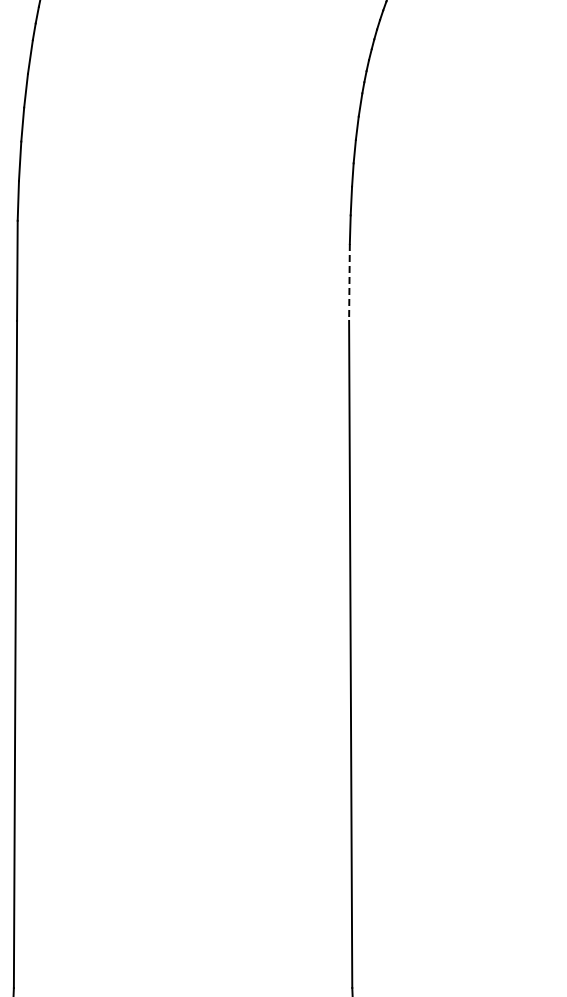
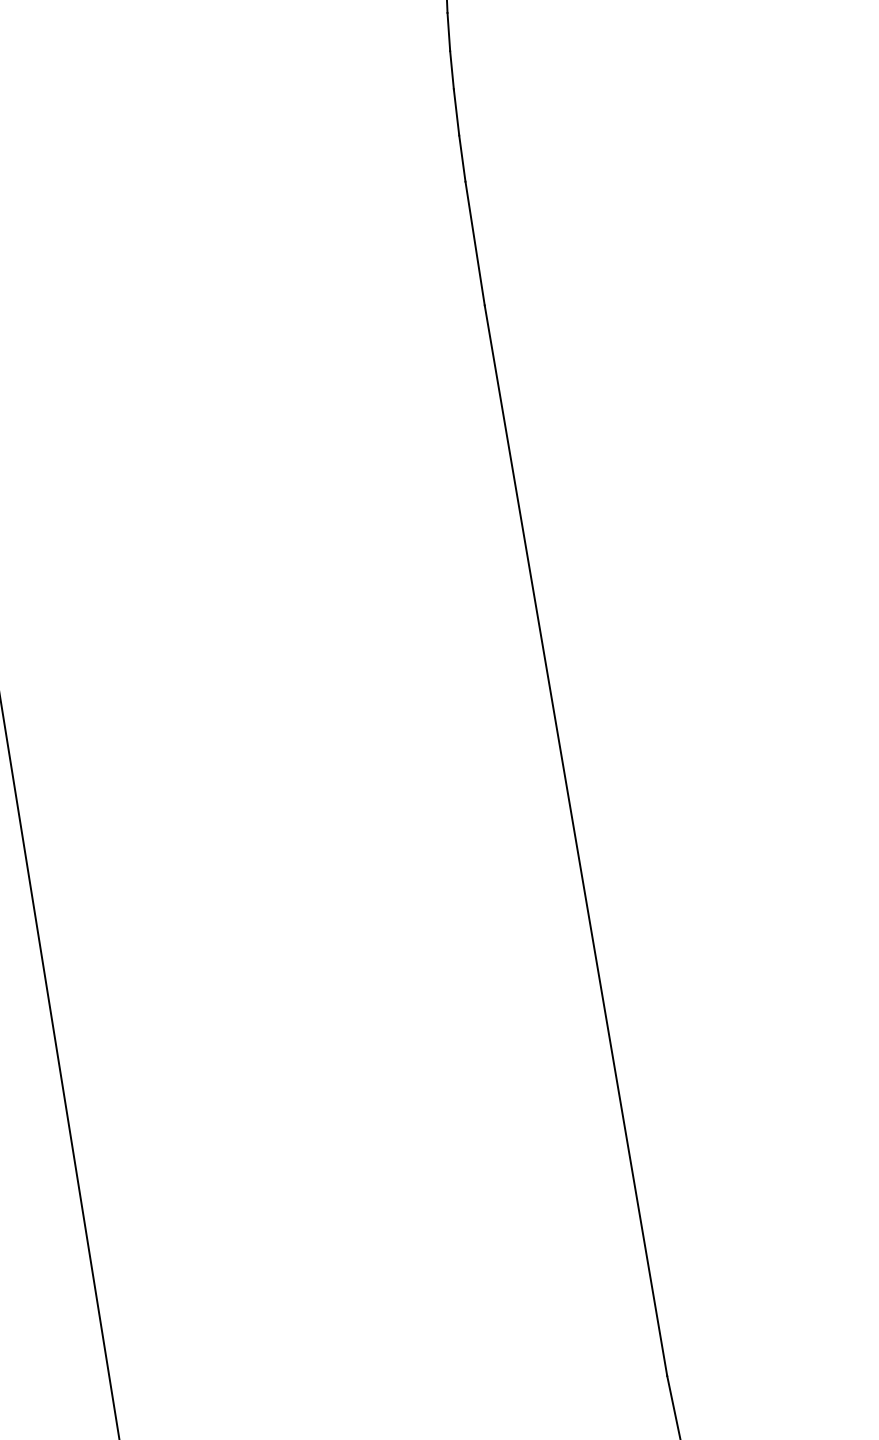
line: (349, 282) -> (475, 243), dashed -> solid

